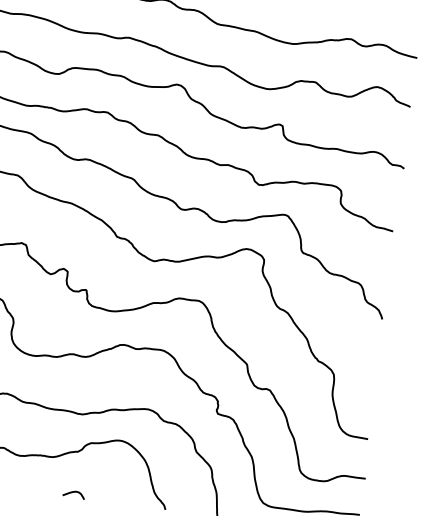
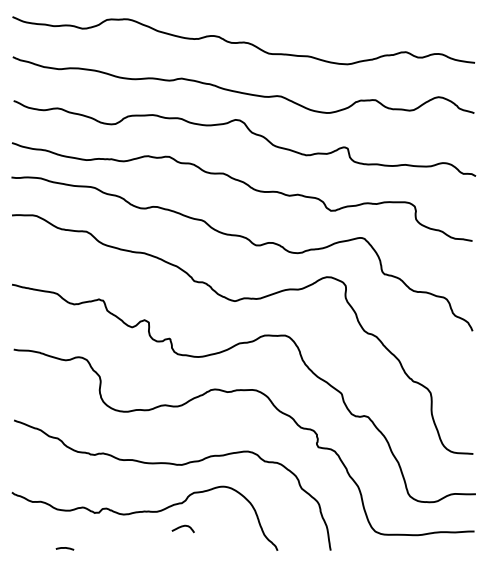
curve: (73, 493) -> (182, 527), moved

